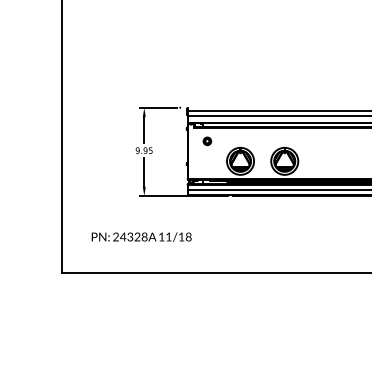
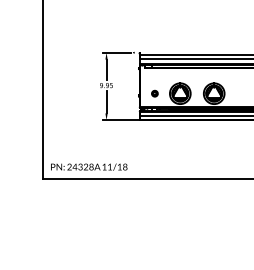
part: (207, 141) -> (154, 93), moved
text: (141, 236) -> (89, 166), moved

